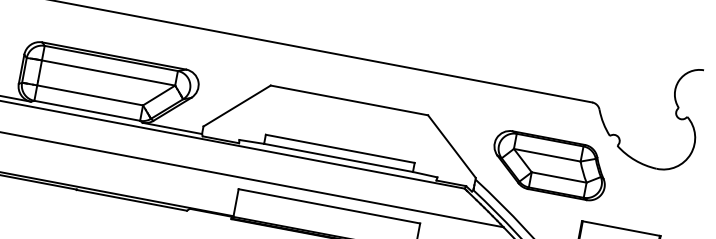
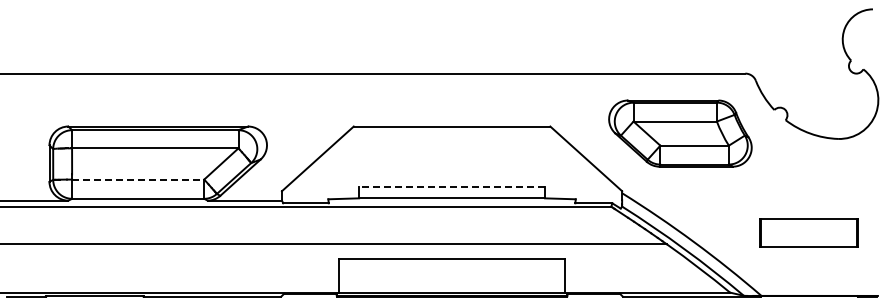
line: (90, 95) -> (138, 179), solid -> dashed
line: (340, 149) -> (452, 187), solid -> dashed
part: (549, 165) -> (680, 133), moved

